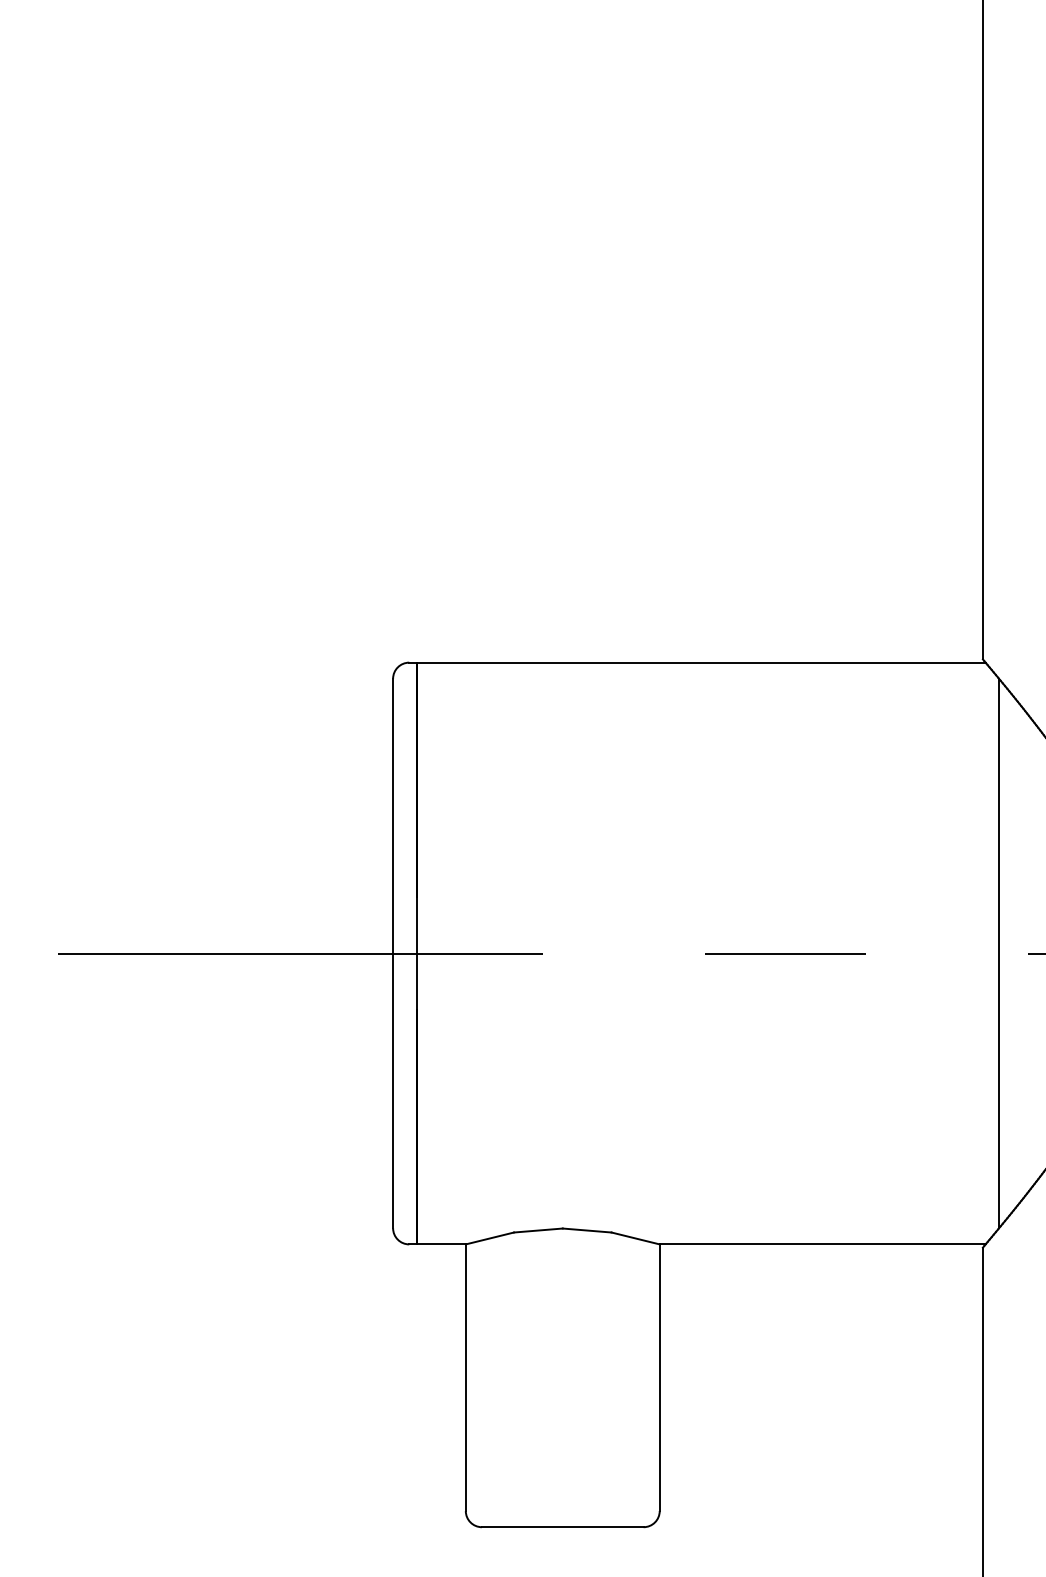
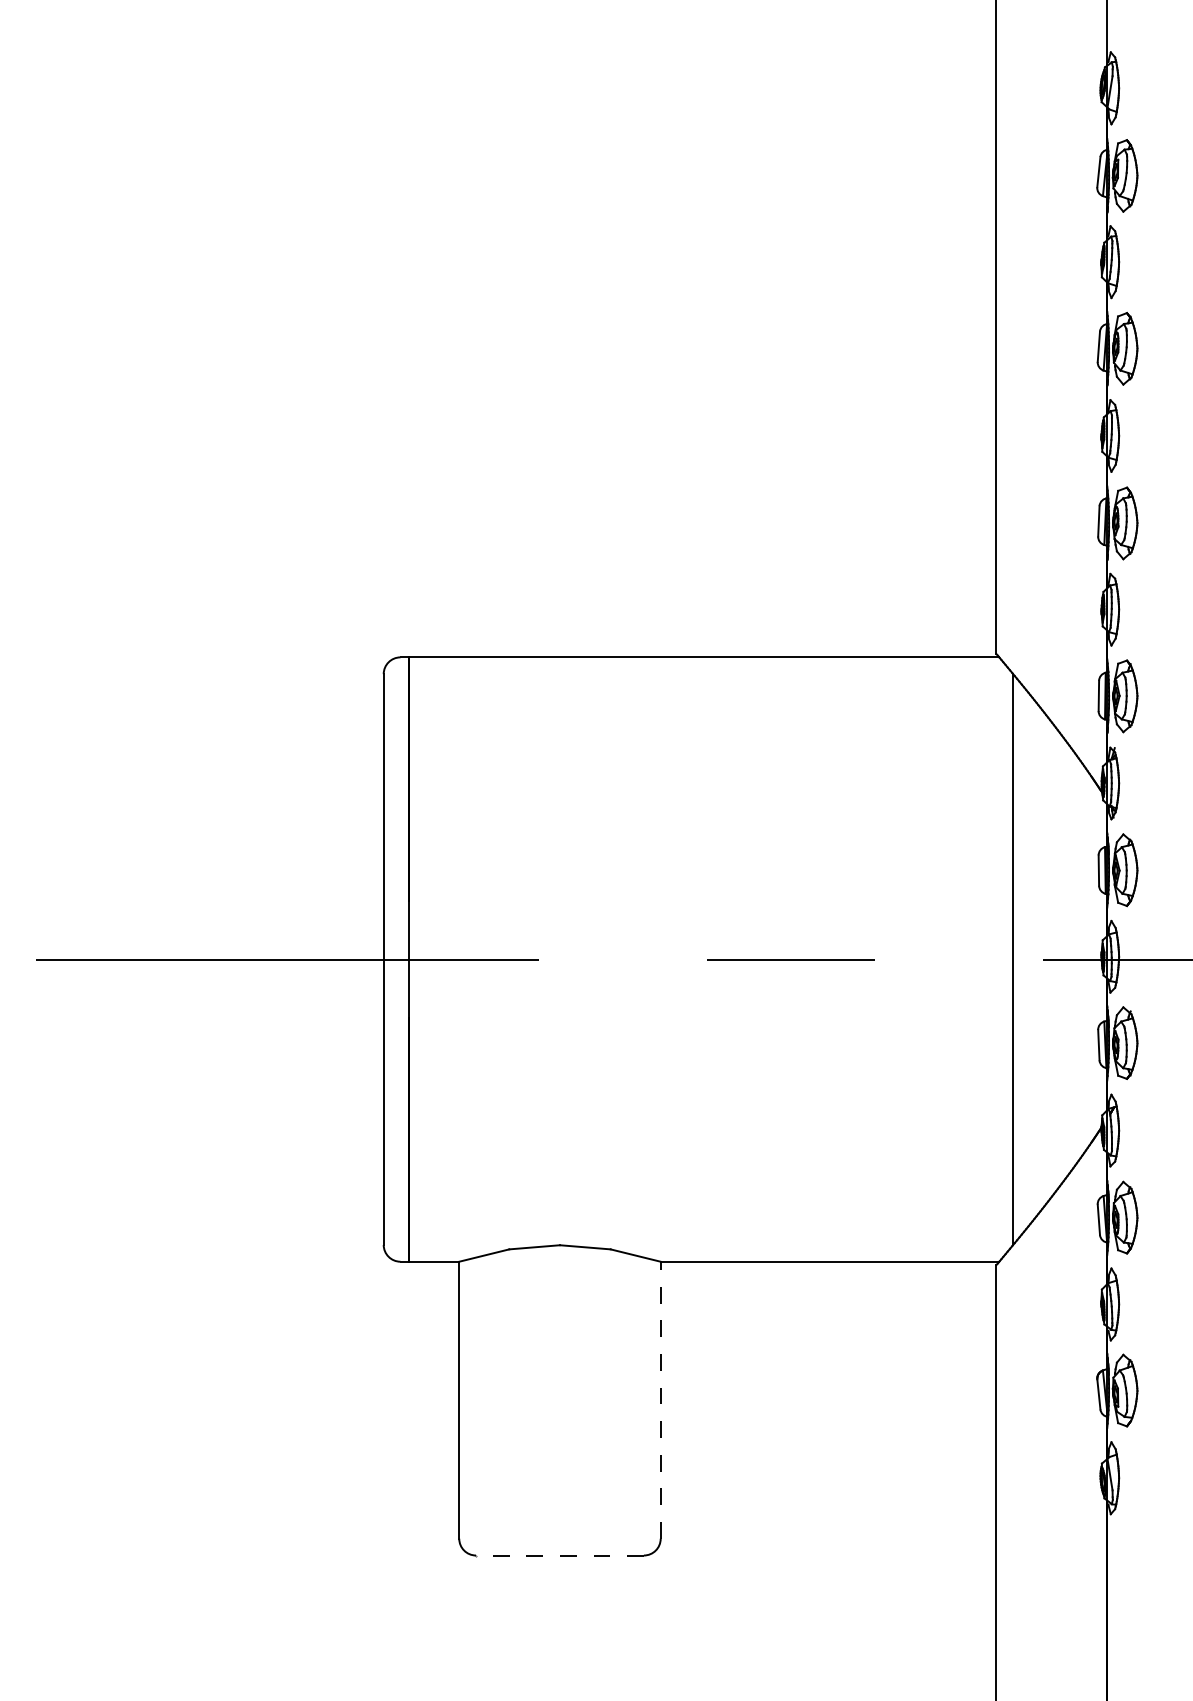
line: (659, 1377) -> (660, 1399), solid -> dashed
line: (562, 1527) -> (559, 1555), solid -> dashed

